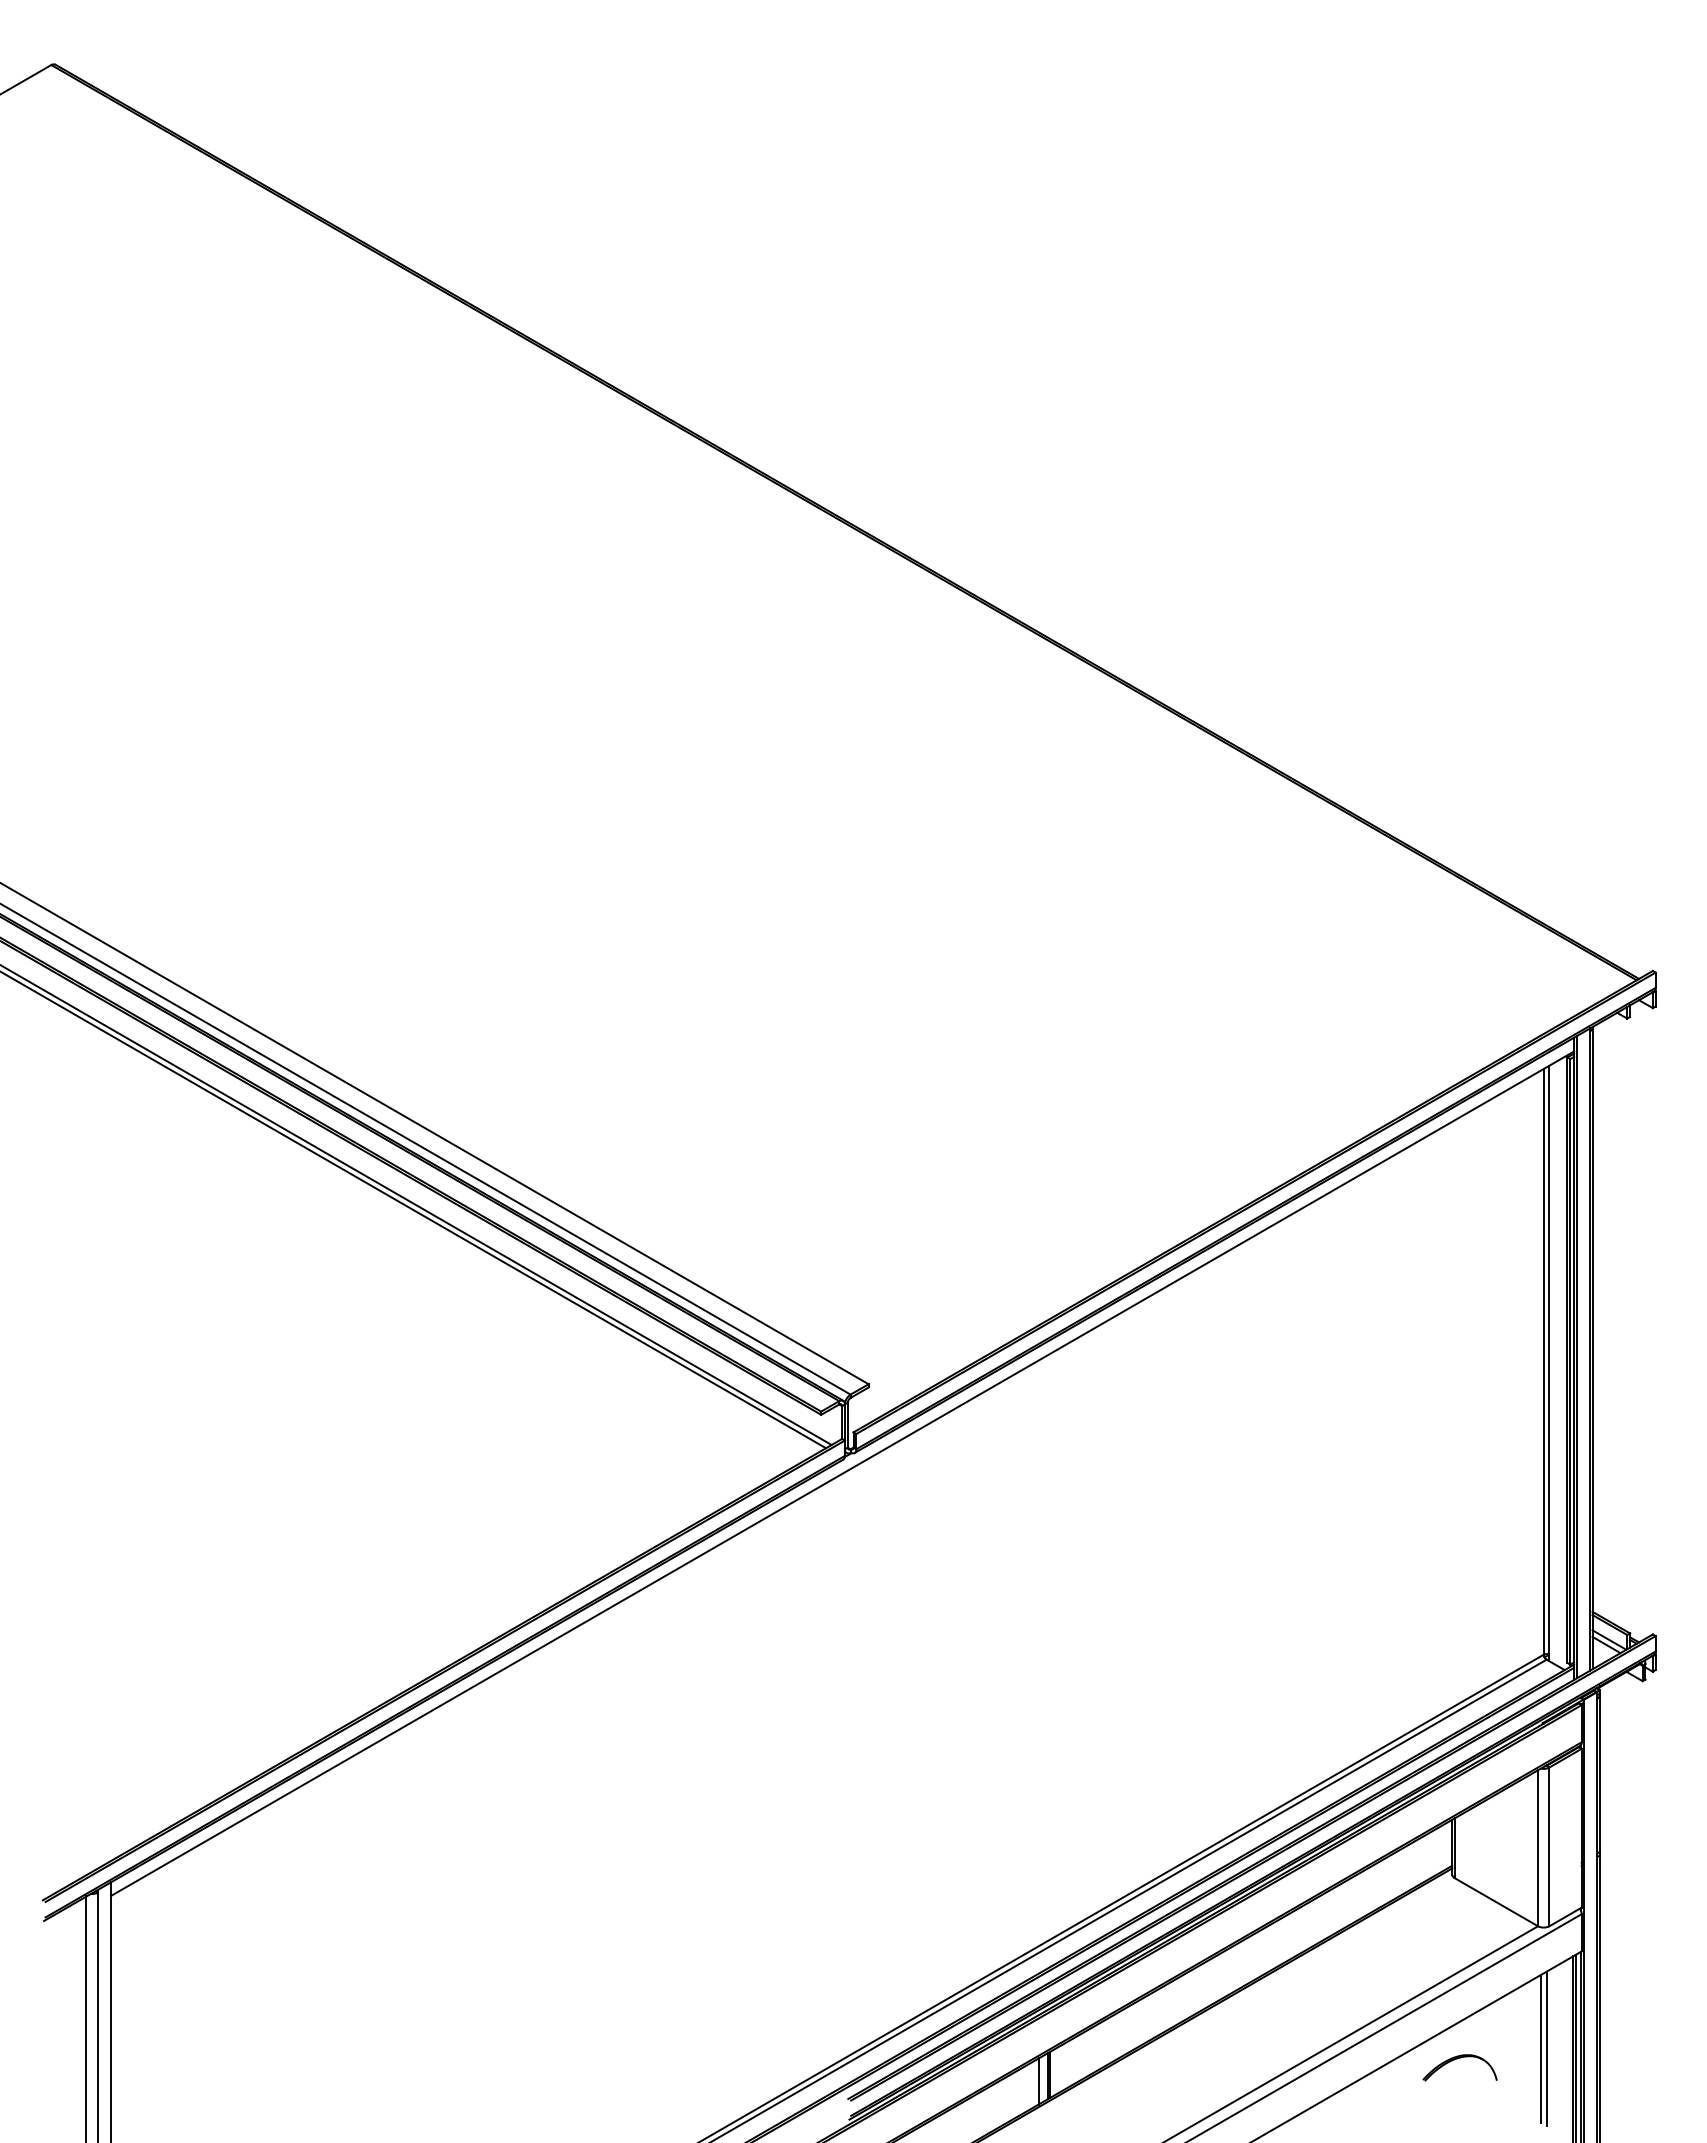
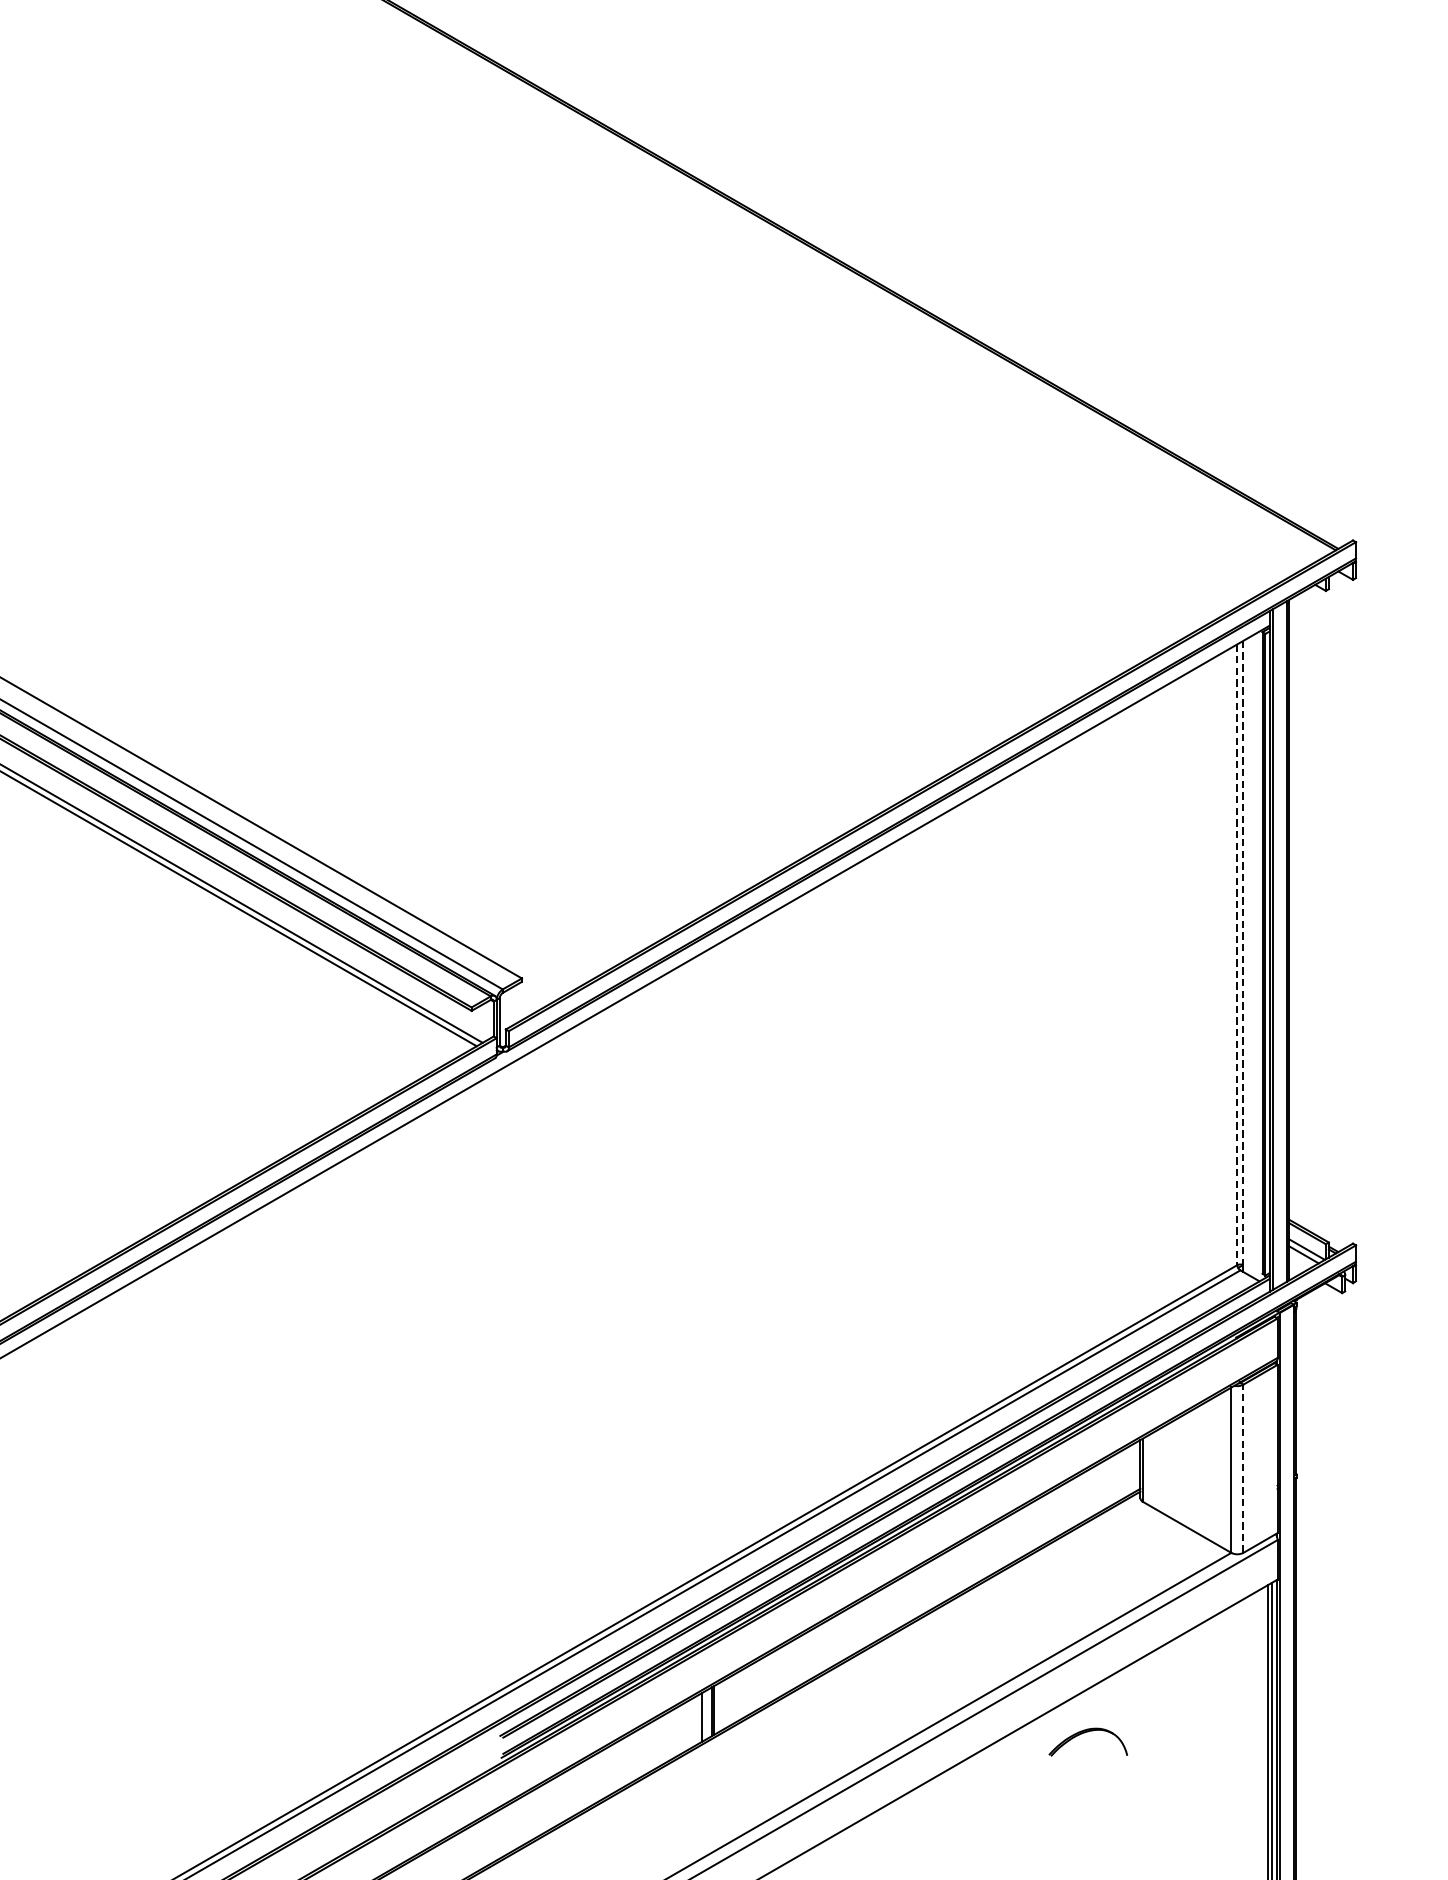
line: (1549, 1360) -> (1243, 953), solid -> dashed
line: (1543, 1361) -> (1237, 954), solid -> dashed
line: (1549, 1846) -> (1243, 1468), solid -> dashed
line: (1540, 2048) -> (1233, 1682), removed
line: (1546, 2048) -> (1240, 1682), removed
part: (1457, 2059) -> (1085, 1733), moved

